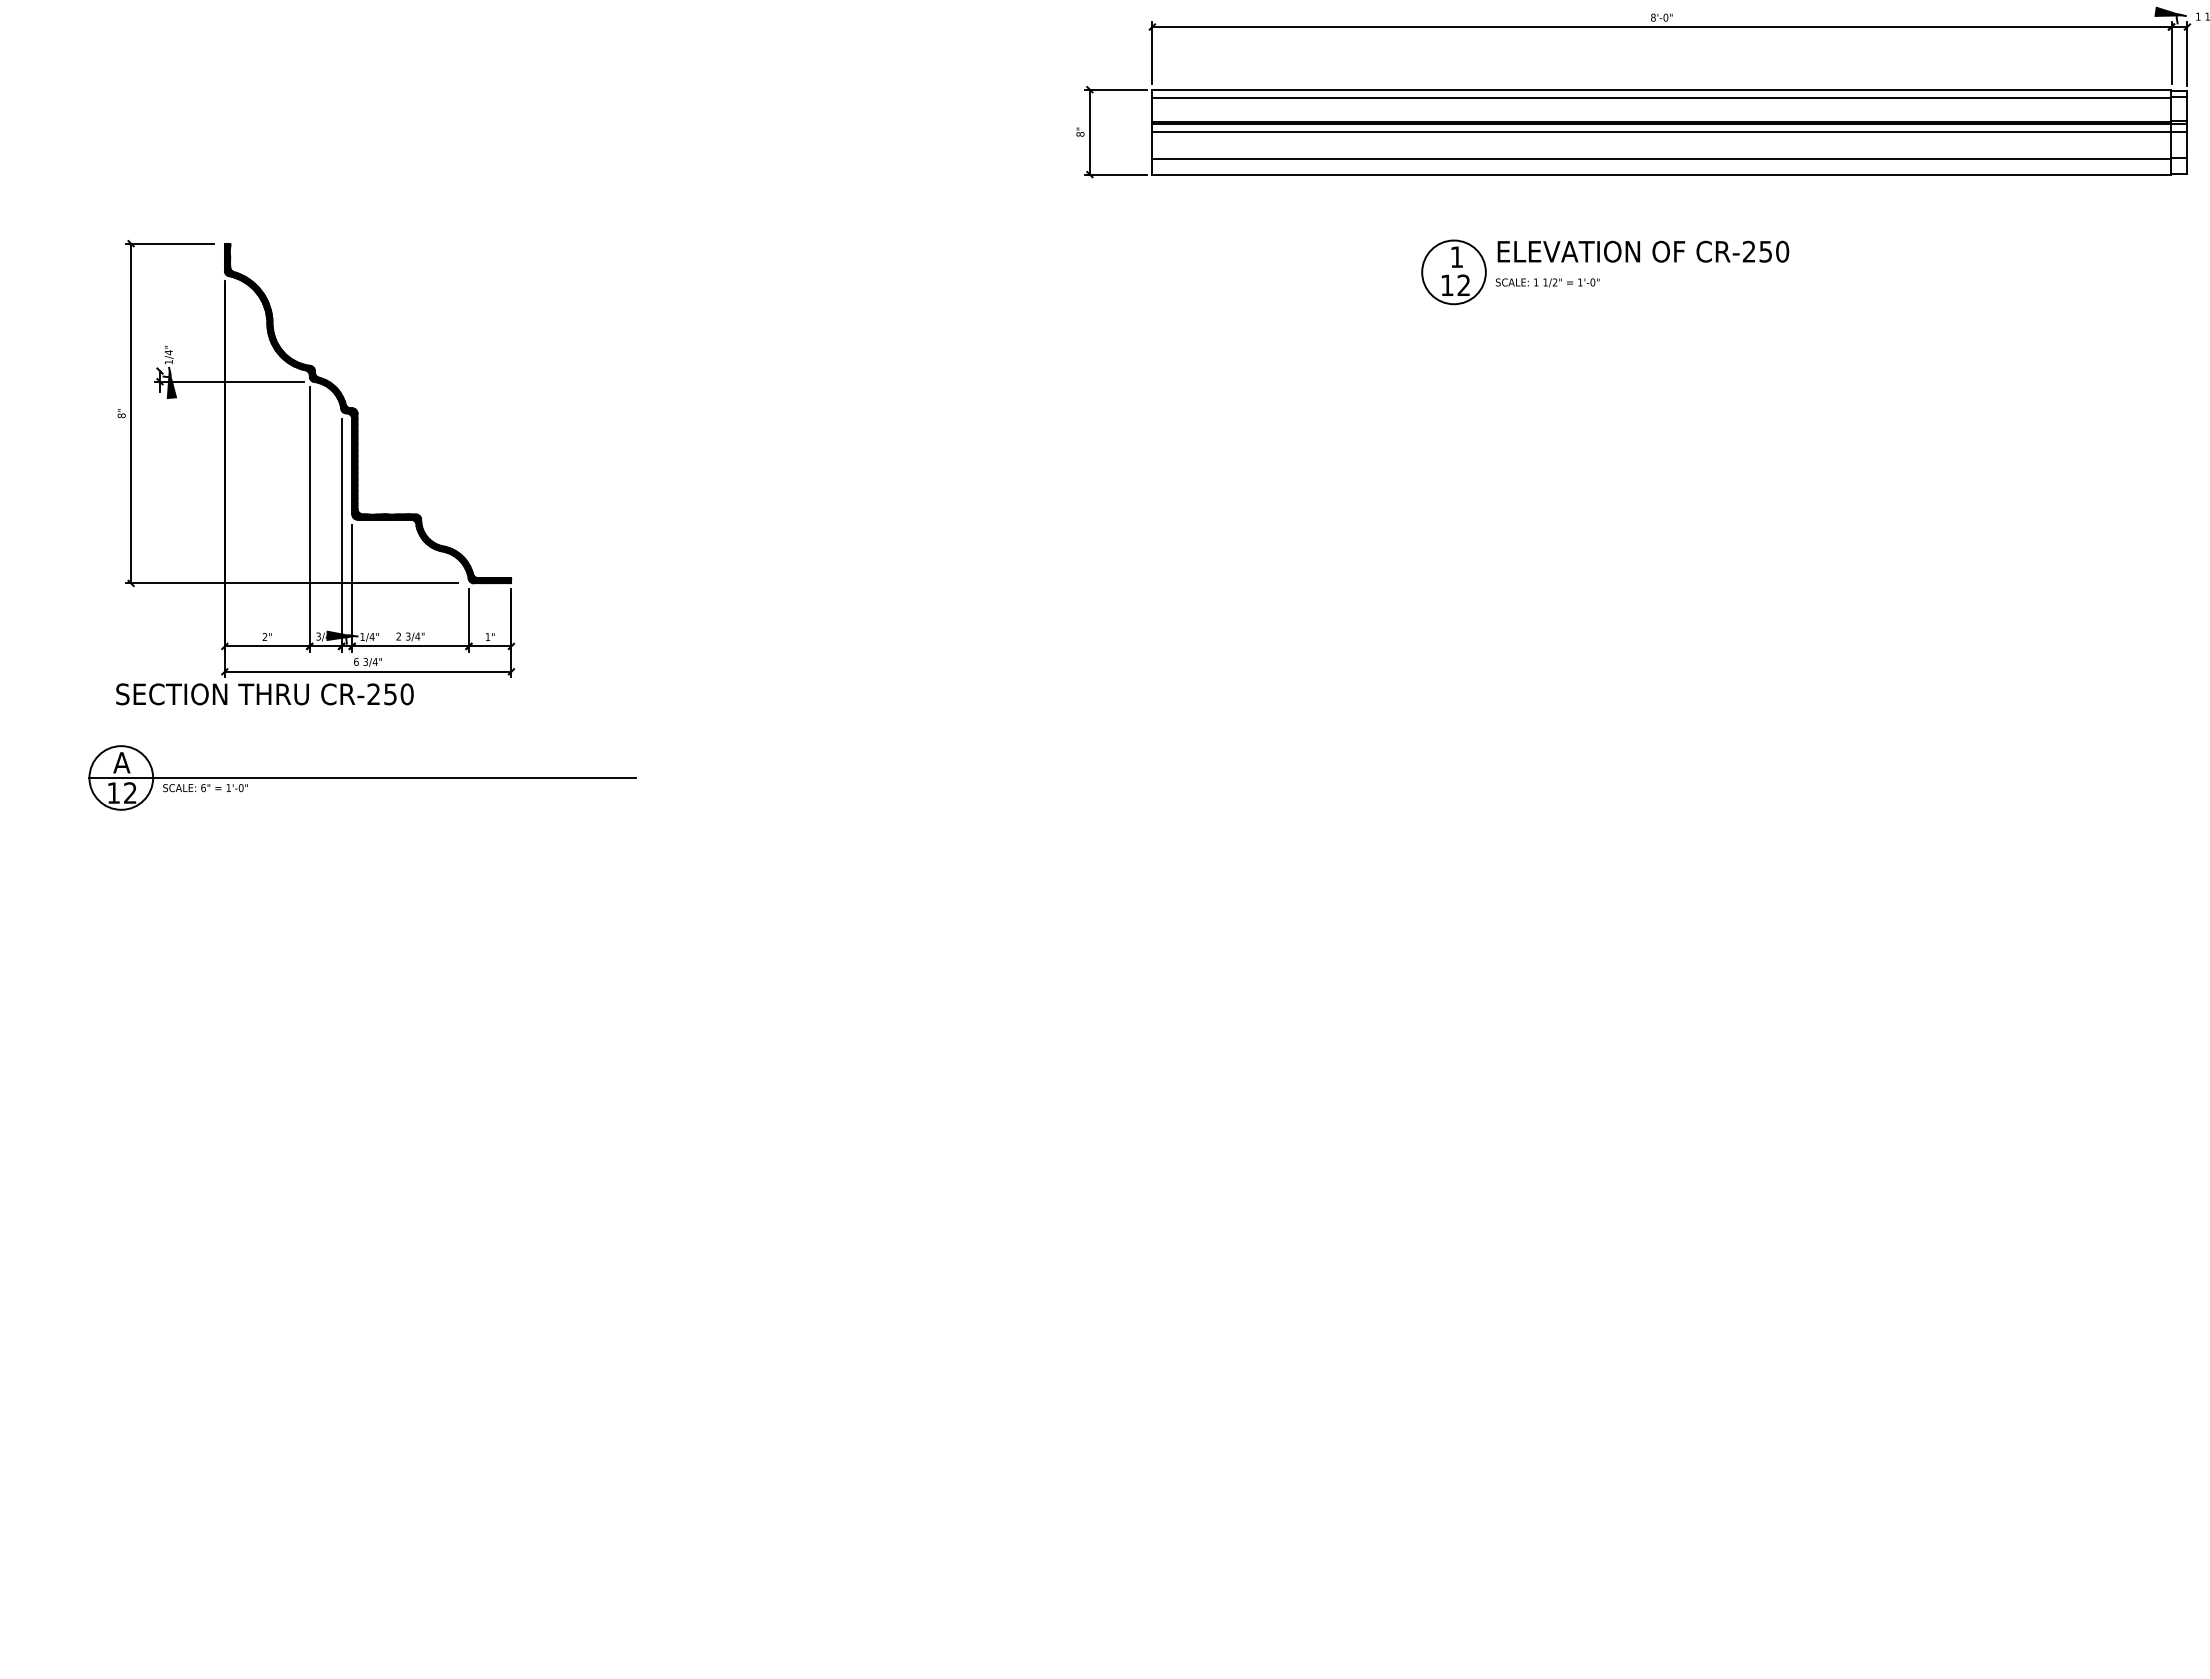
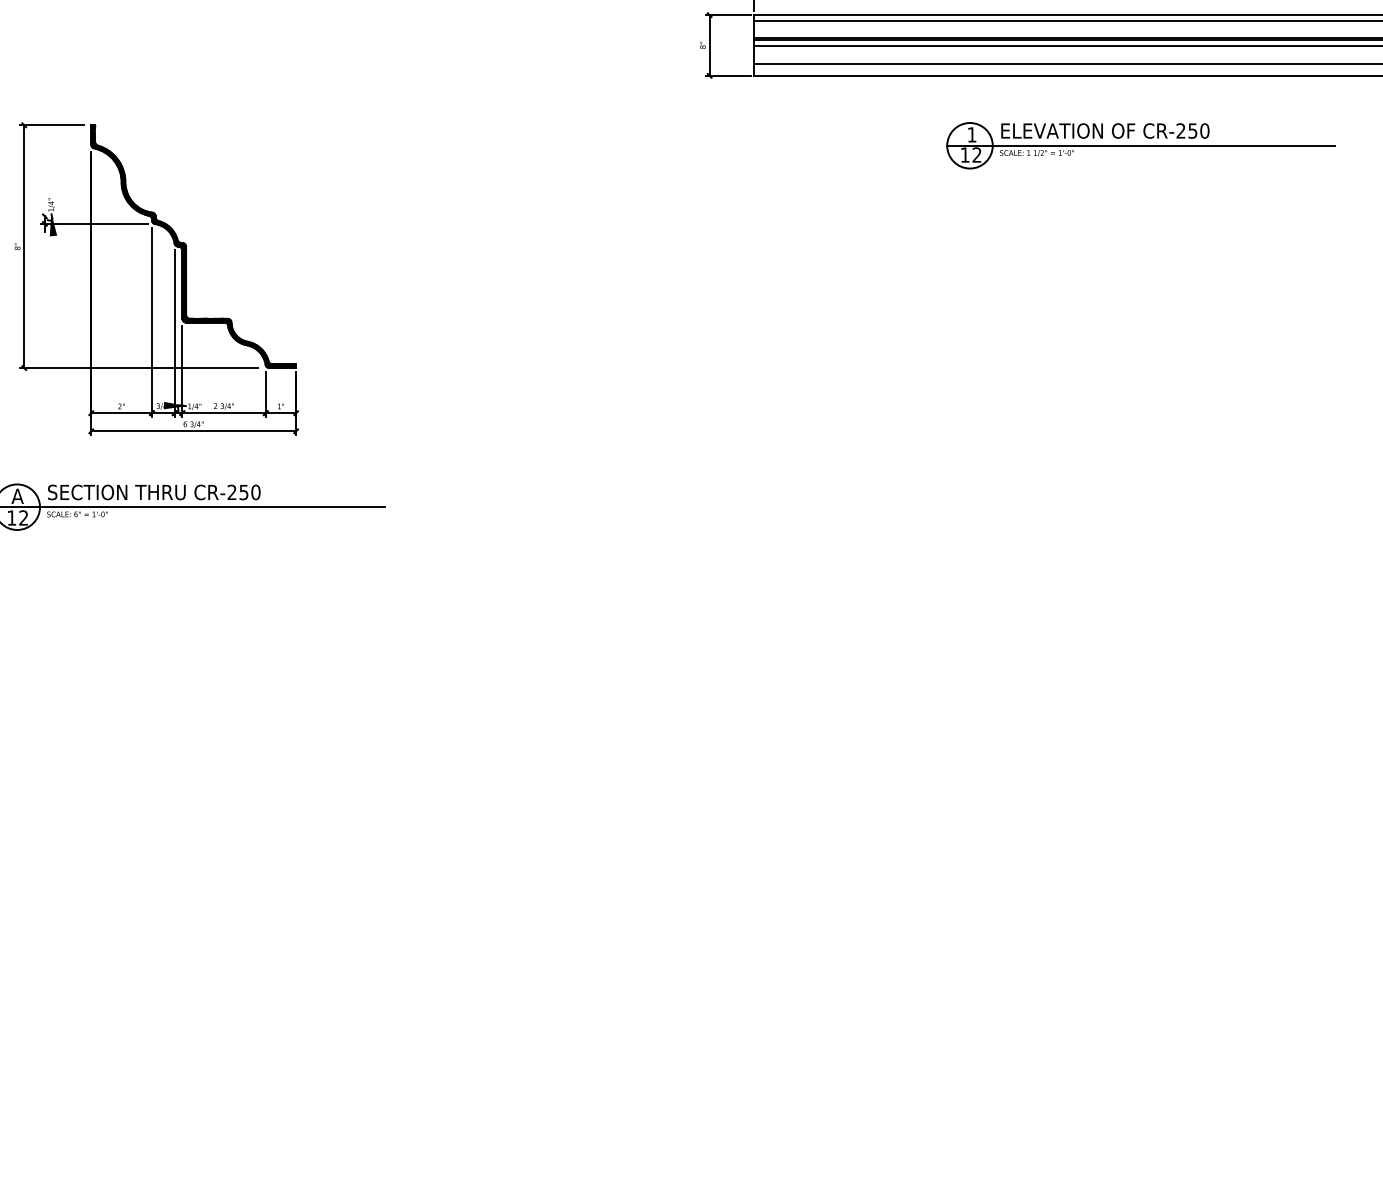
line: (1693, 272) -> (1141, 145), added
text: (264, 694) -> (153, 492), moved

